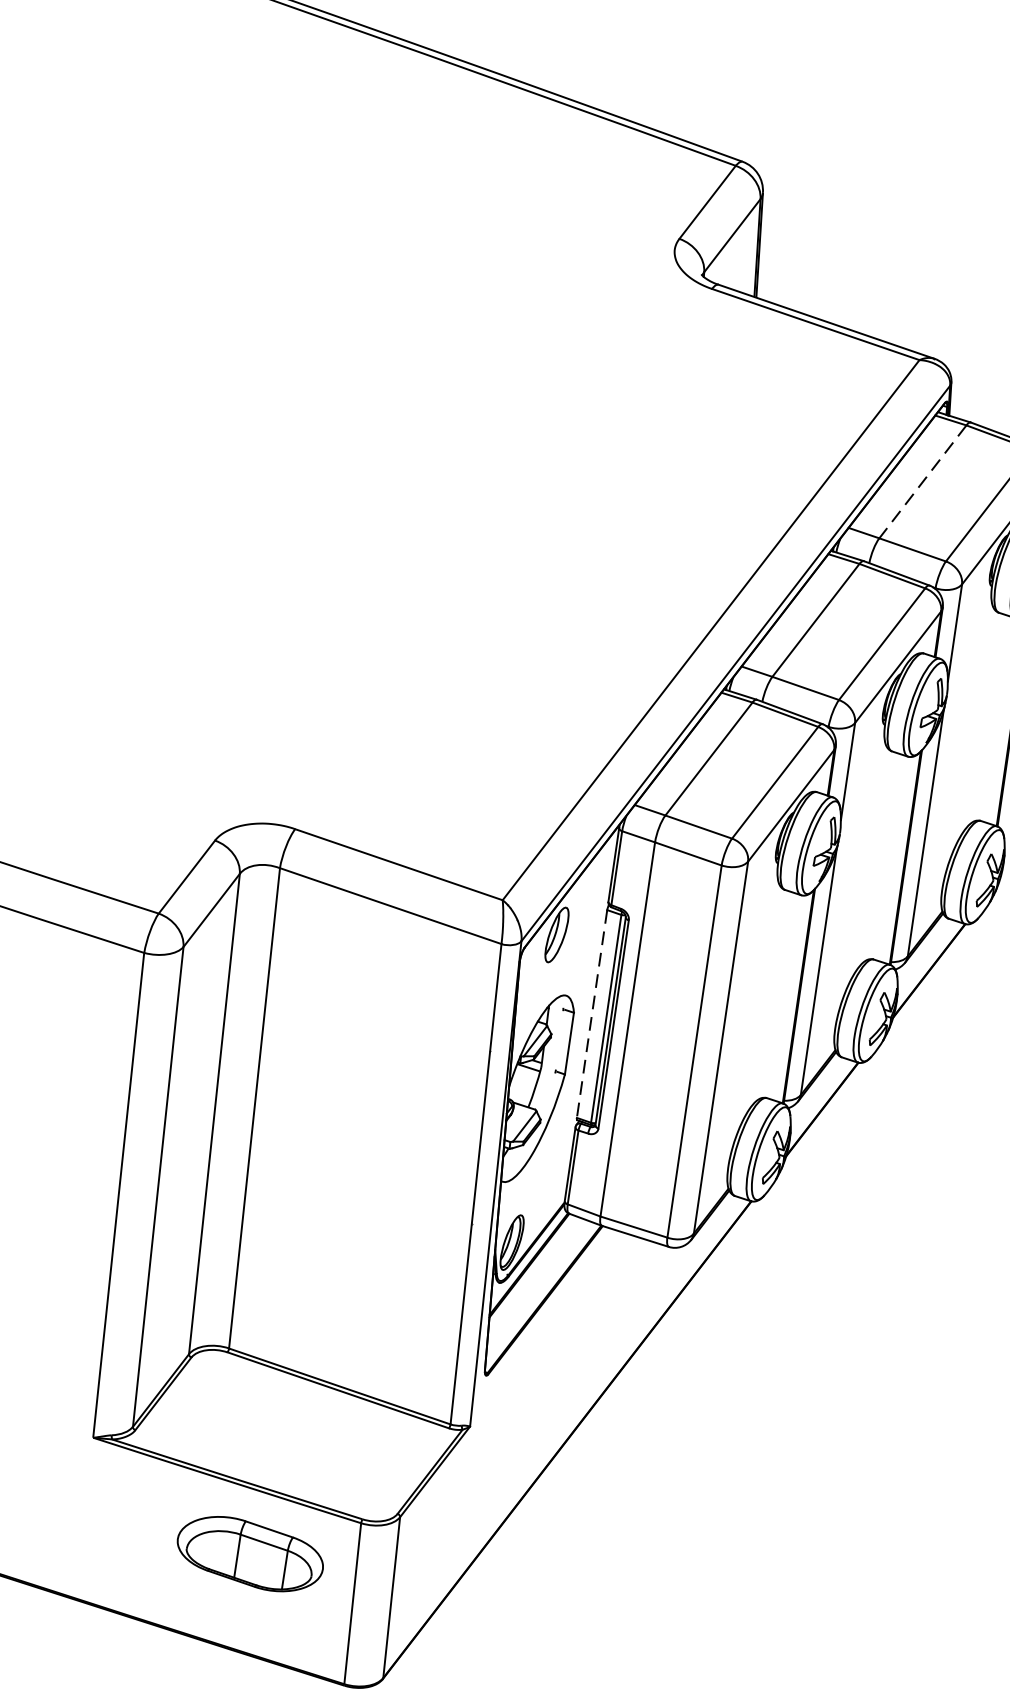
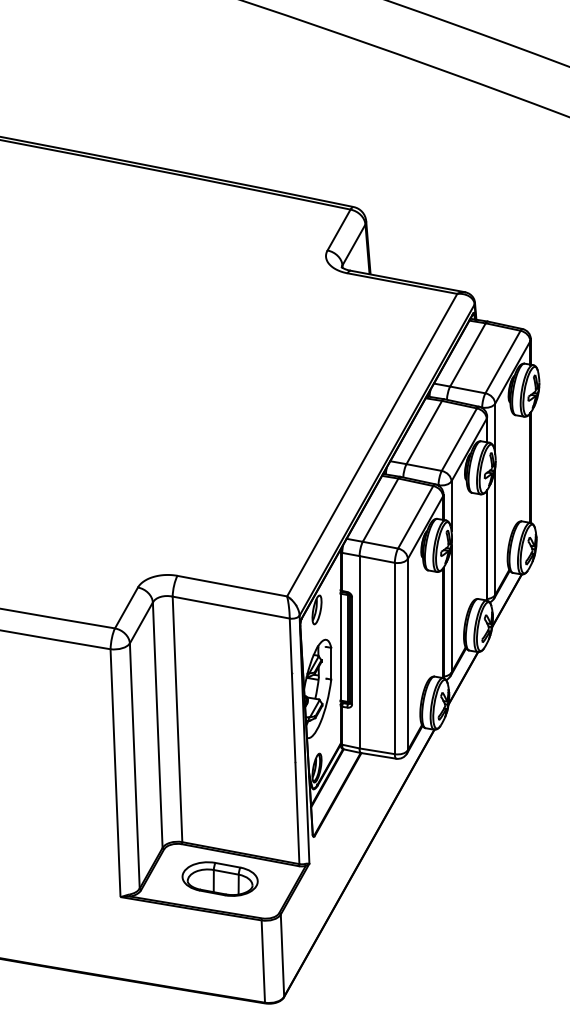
line: (921, 482) -> (467, 355), dashed -> solid
line: (591, 1014) -> (340, 647), dashed -> solid
part: (249, 1552) -> (219, 878), moved

